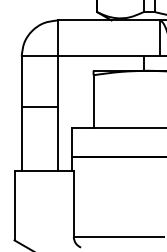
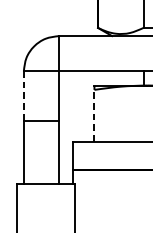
line: (21, 81) -> (23, 96), solid -> dashed
line: (93, 101) -> (94, 115), solid -> dashed

